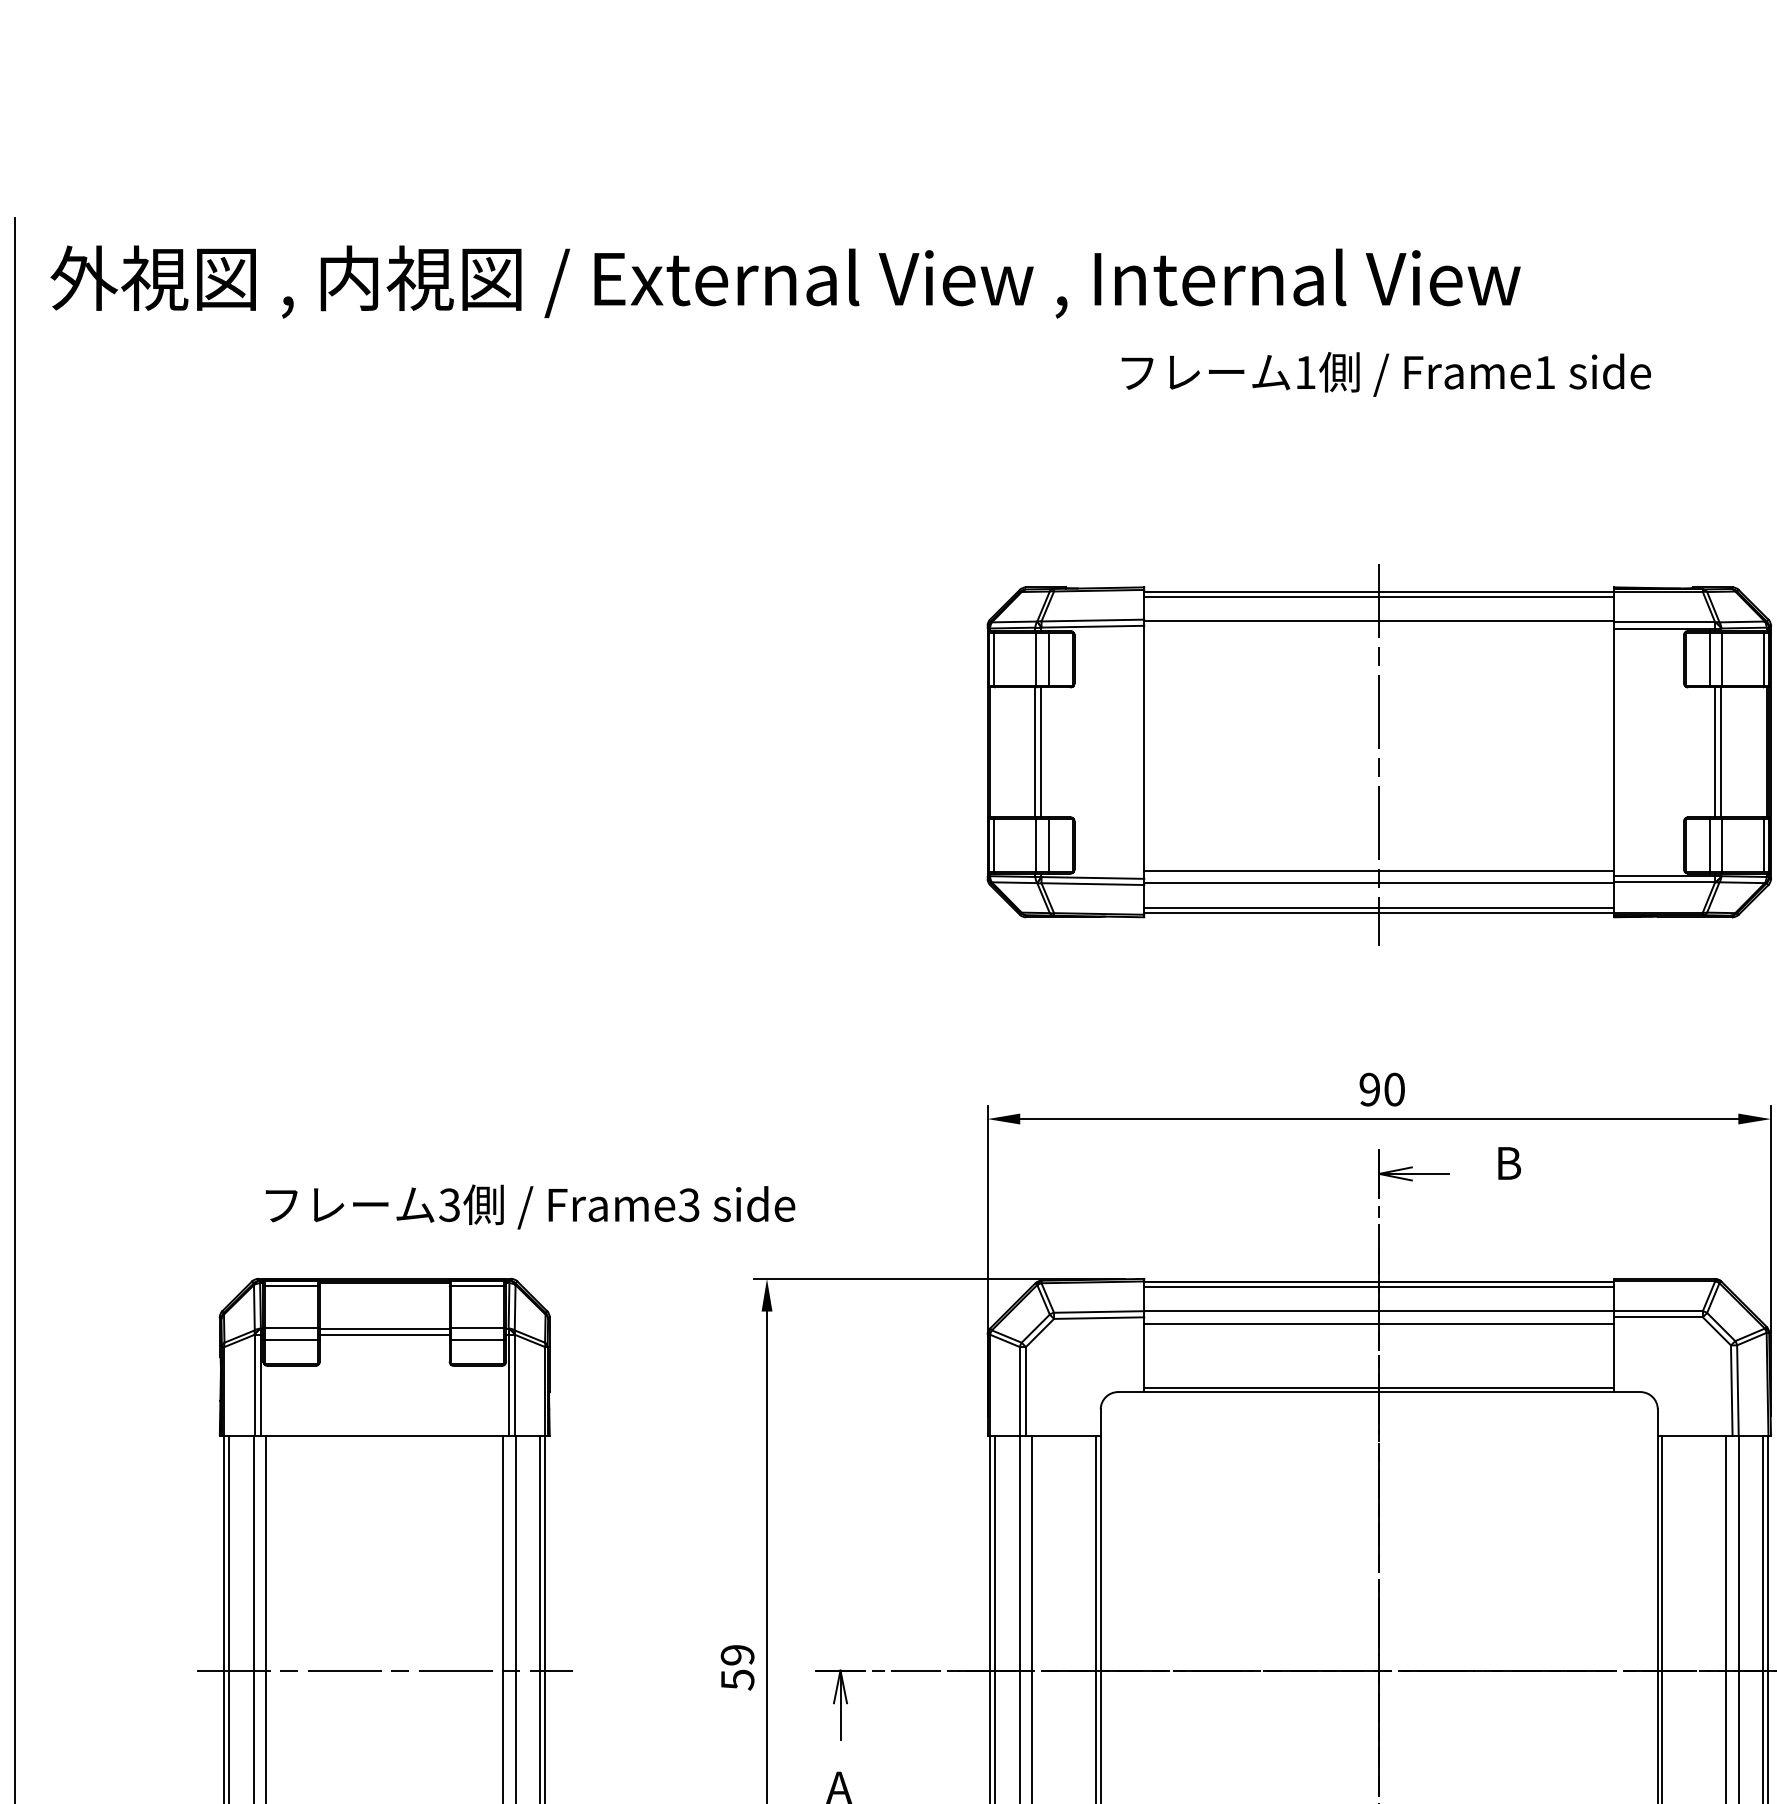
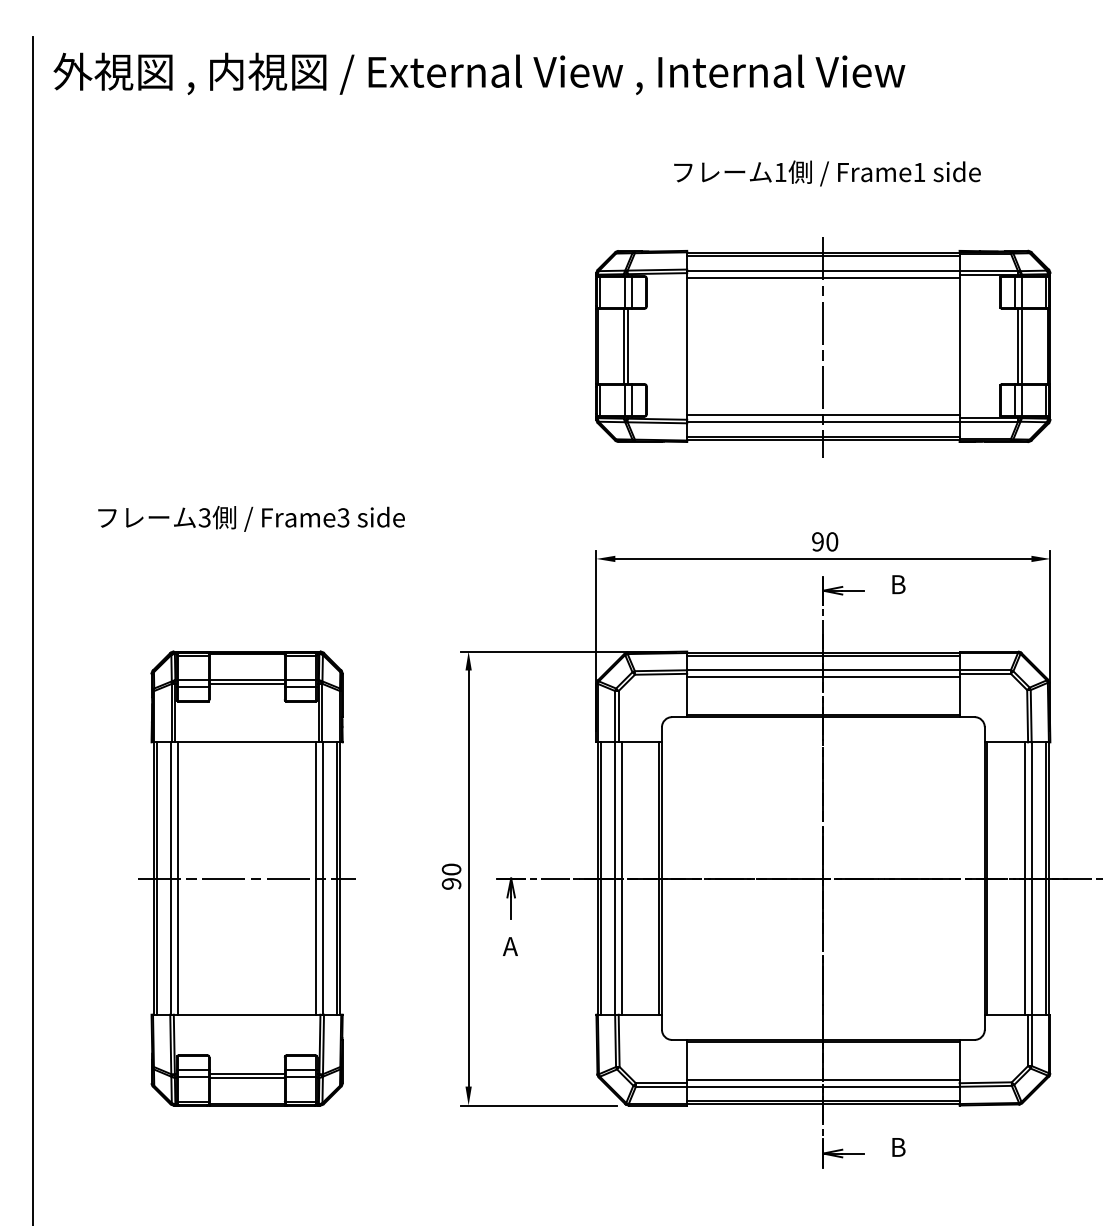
text: (1386, 374) -> (827, 173), moved
line: (1379, 633) -> (823, 277), added
text: (530, 1206) -> (251, 518), moved
text: (737, 1667) -> (451, 876), 59 -> 90

